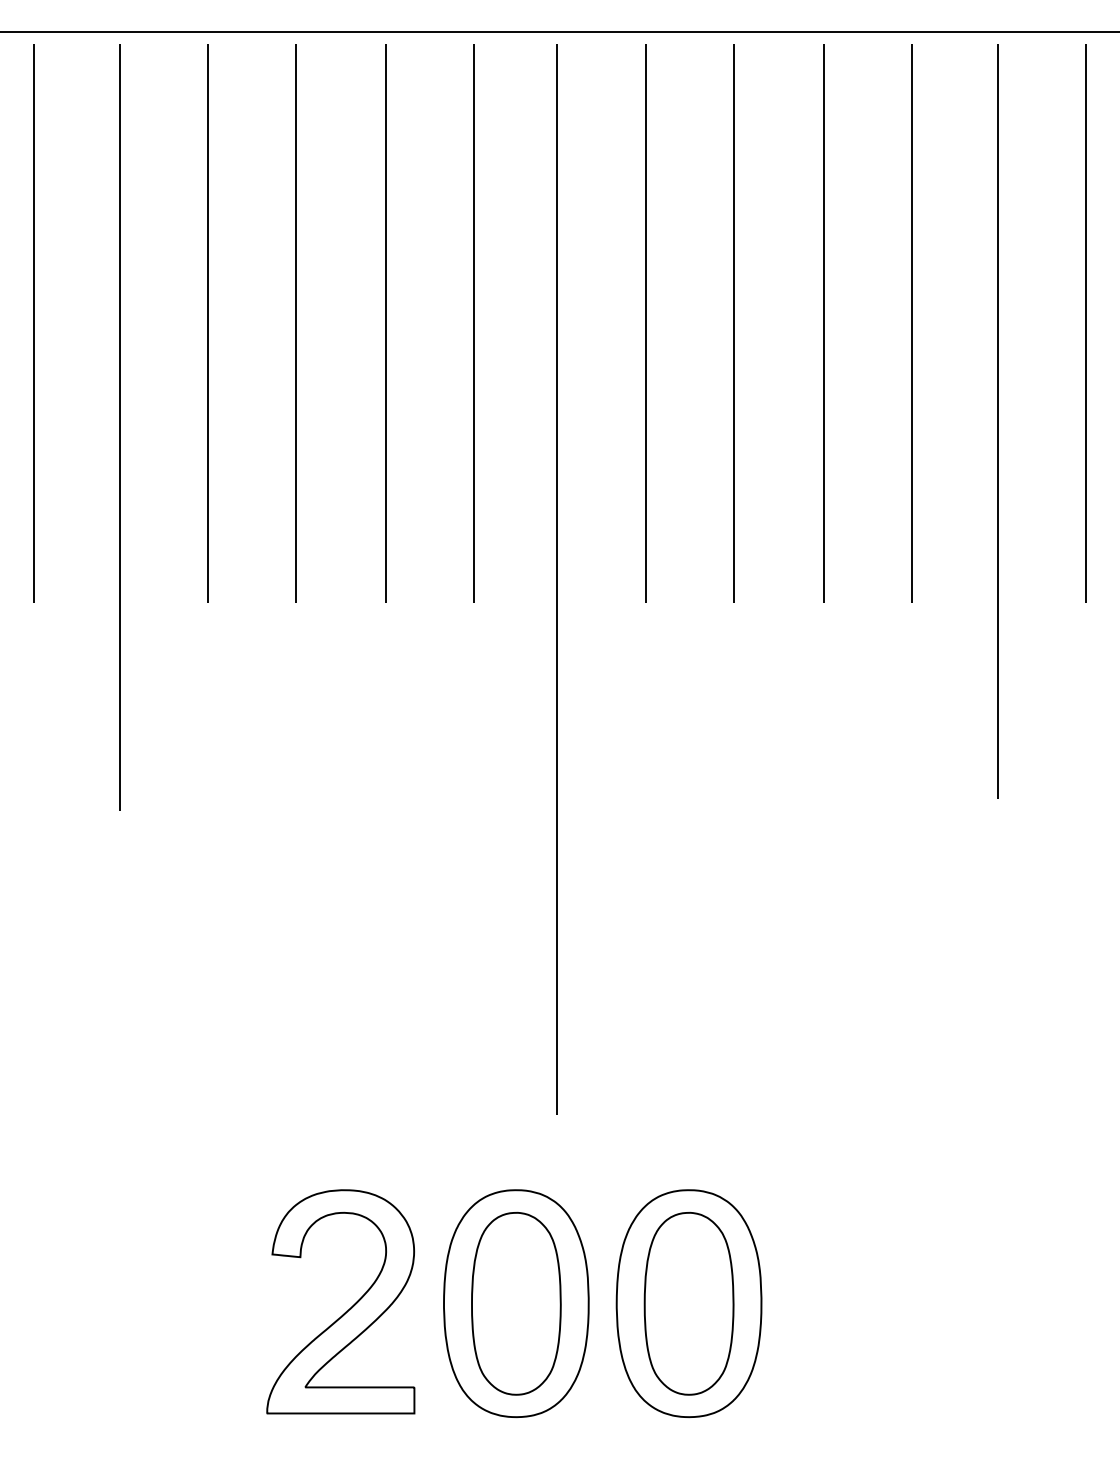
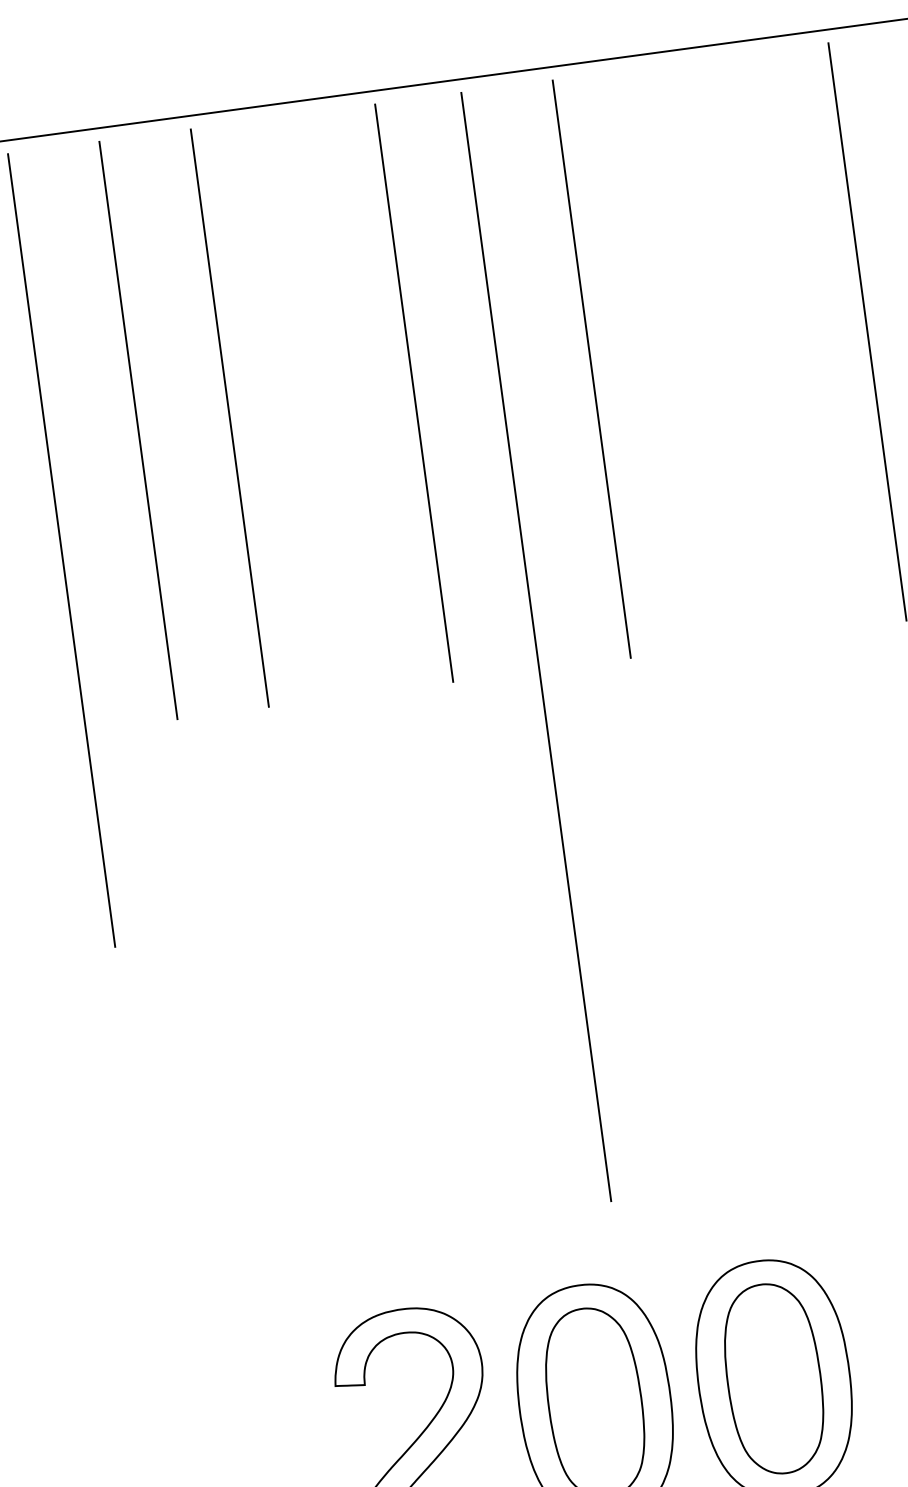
line: (385, 323) -> (322, 405), removed
line: (733, 323) -> (682, 357), removed
line: (823, 323) -> (775, 344), removed

